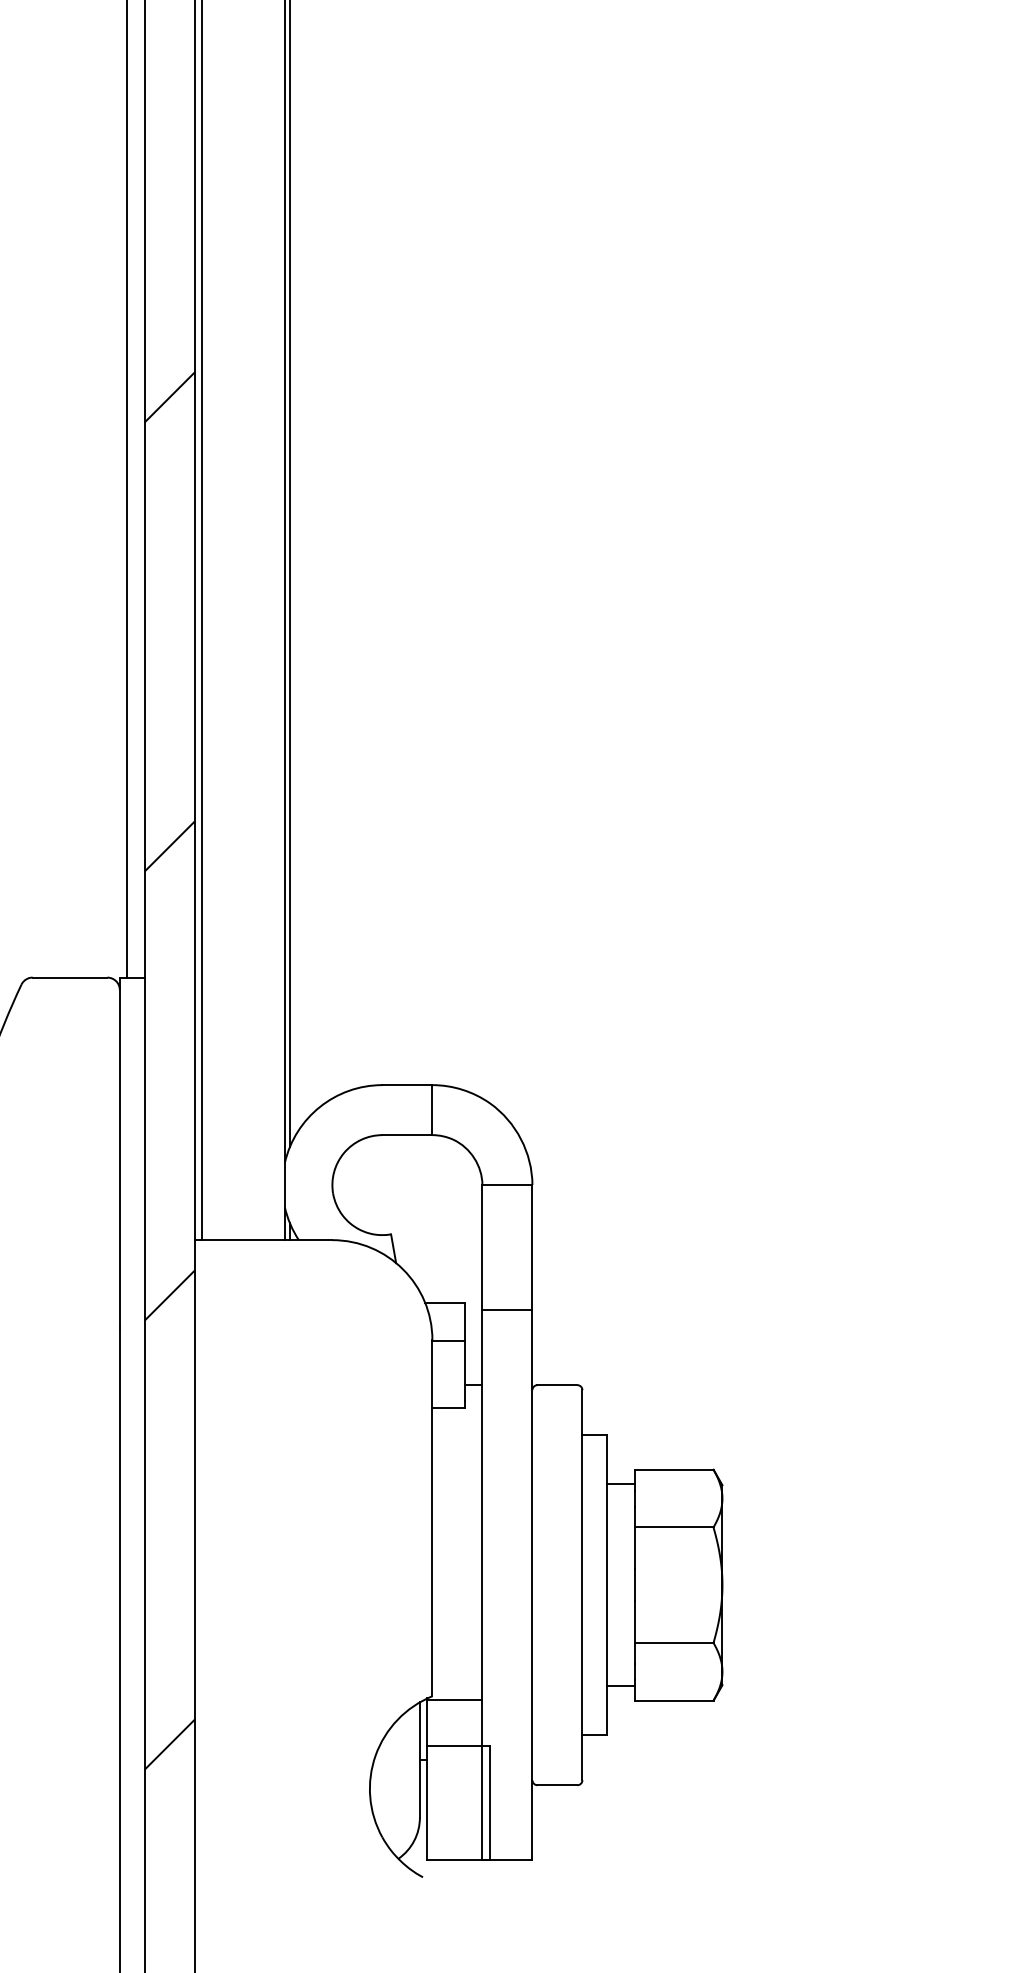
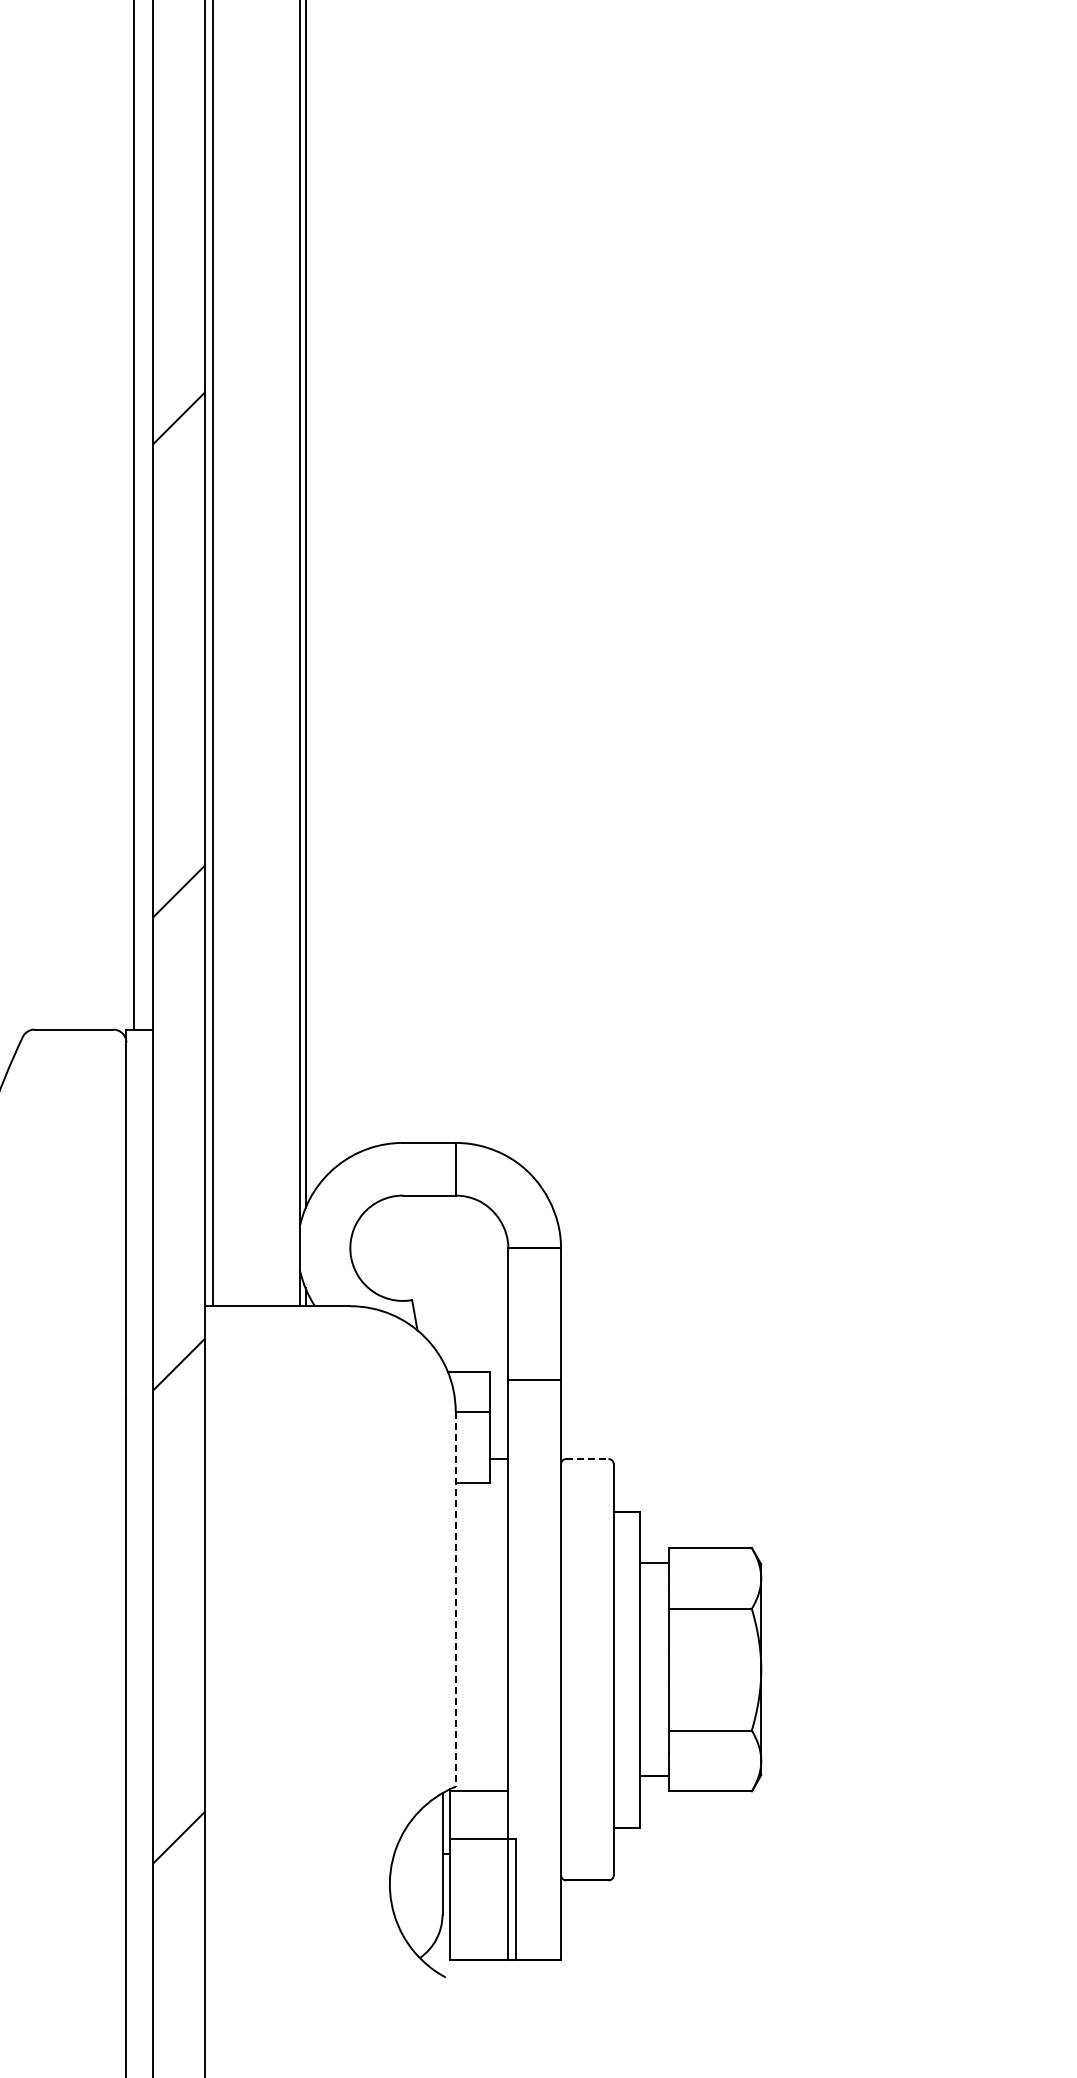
line: (557, 1385) -> (587, 1459), solid -> dashed
line: (432, 1518) -> (455, 1599), solid -> dashed

